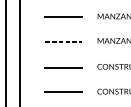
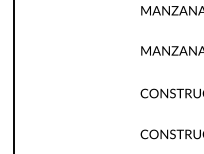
line: (63, 17) -> (84, 12), removed
line: (62, 41) -> (83, 51), removed
line: (63, 68) -> (84, 96), removed
line: (63, 91) -> (84, 134), removed

